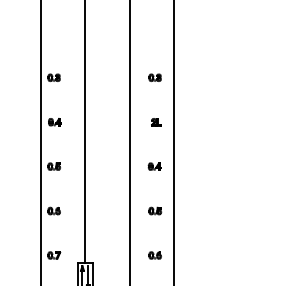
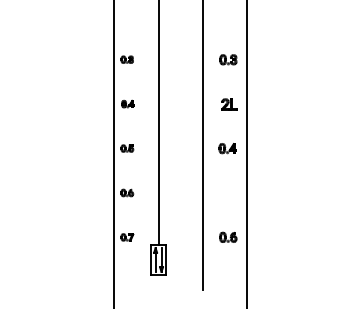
part: (154, 77) -> (227, 59), size x1.4
part: (156, 121) -> (229, 103), size x1.6
part: (154, 166) -> (227, 148), size x1.4
part: (155, 210) -> (228, 192), removed
part: (155, 255) -> (228, 237), size x1.4

